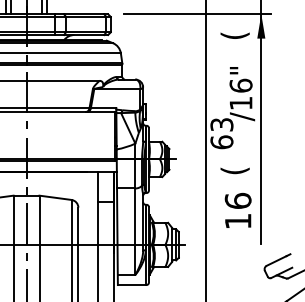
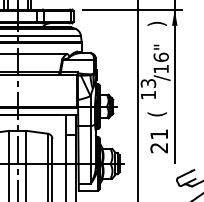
text: (233, 35) -> (156, 23), ( -> )
text: (222, 141) -> (148, 94), 63 -> 13
text: (238, 211) -> (159, 141), 16 -> 21

